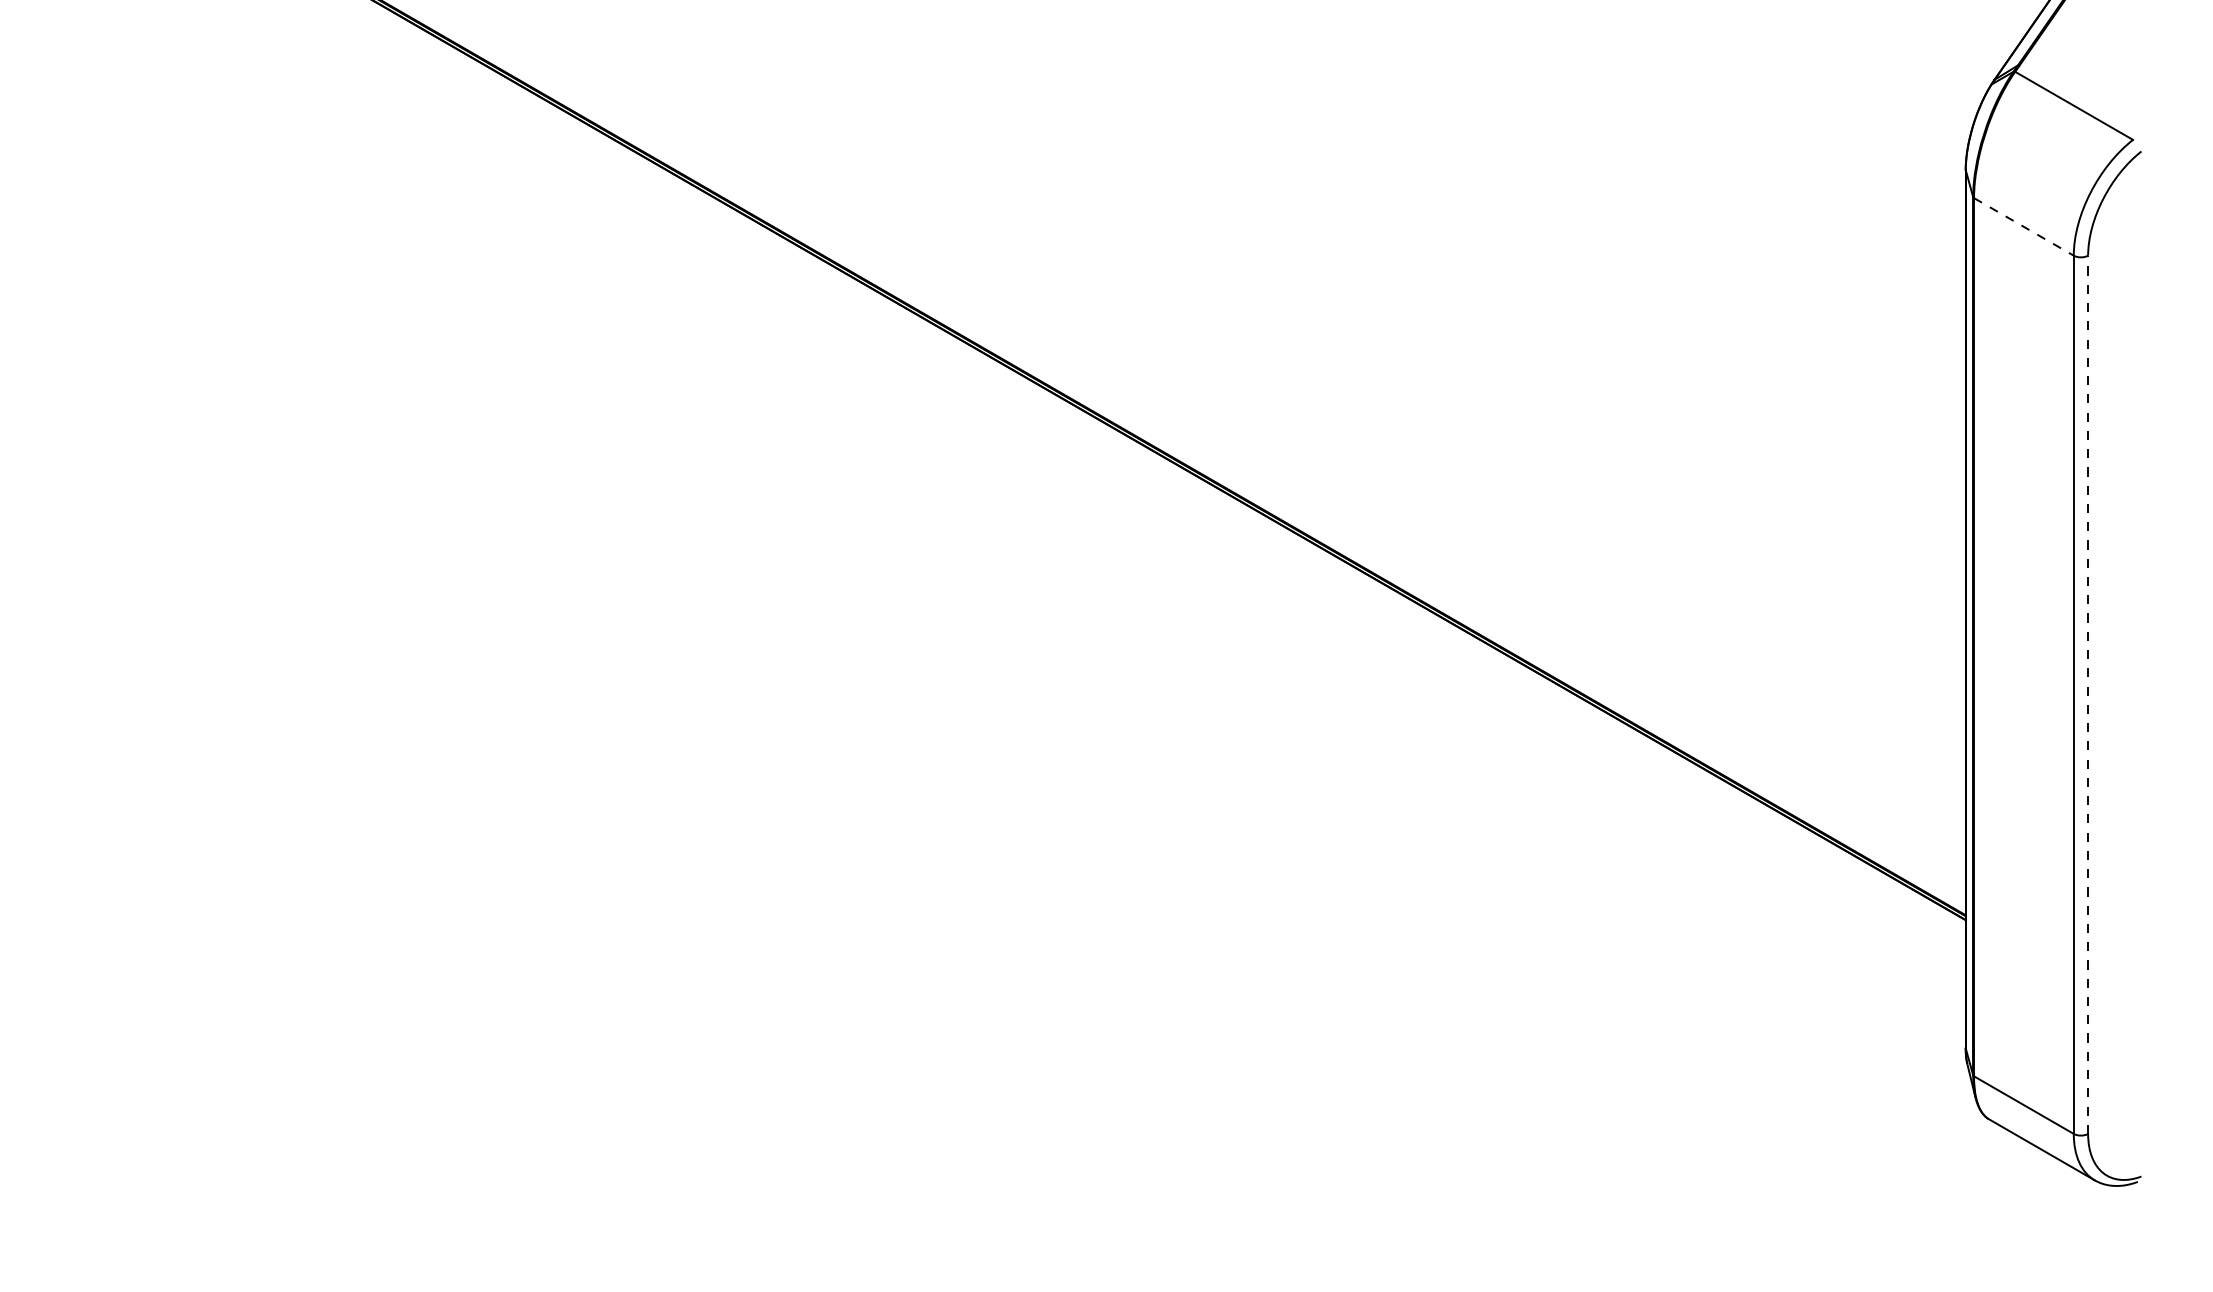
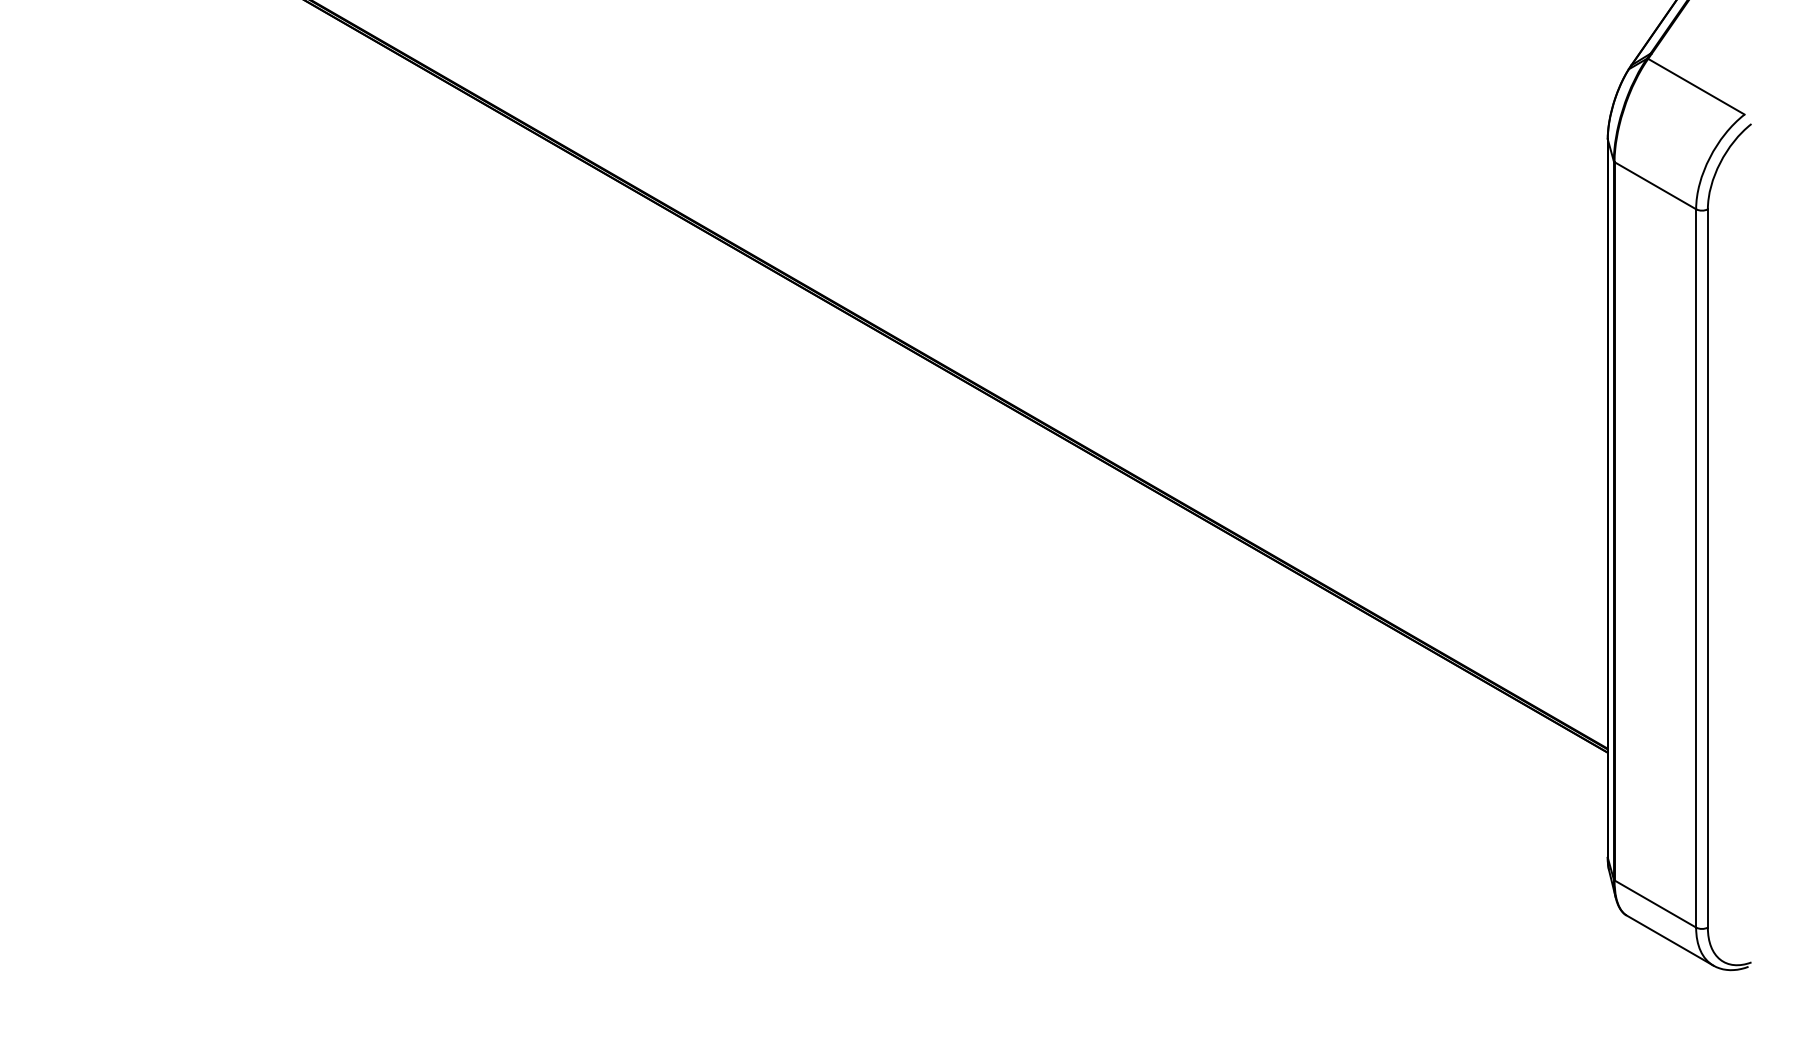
line: (2023, 226) -> (1655, 185), dashed -> solid
line: (2088, 694) -> (1708, 568), dashed -> solid

